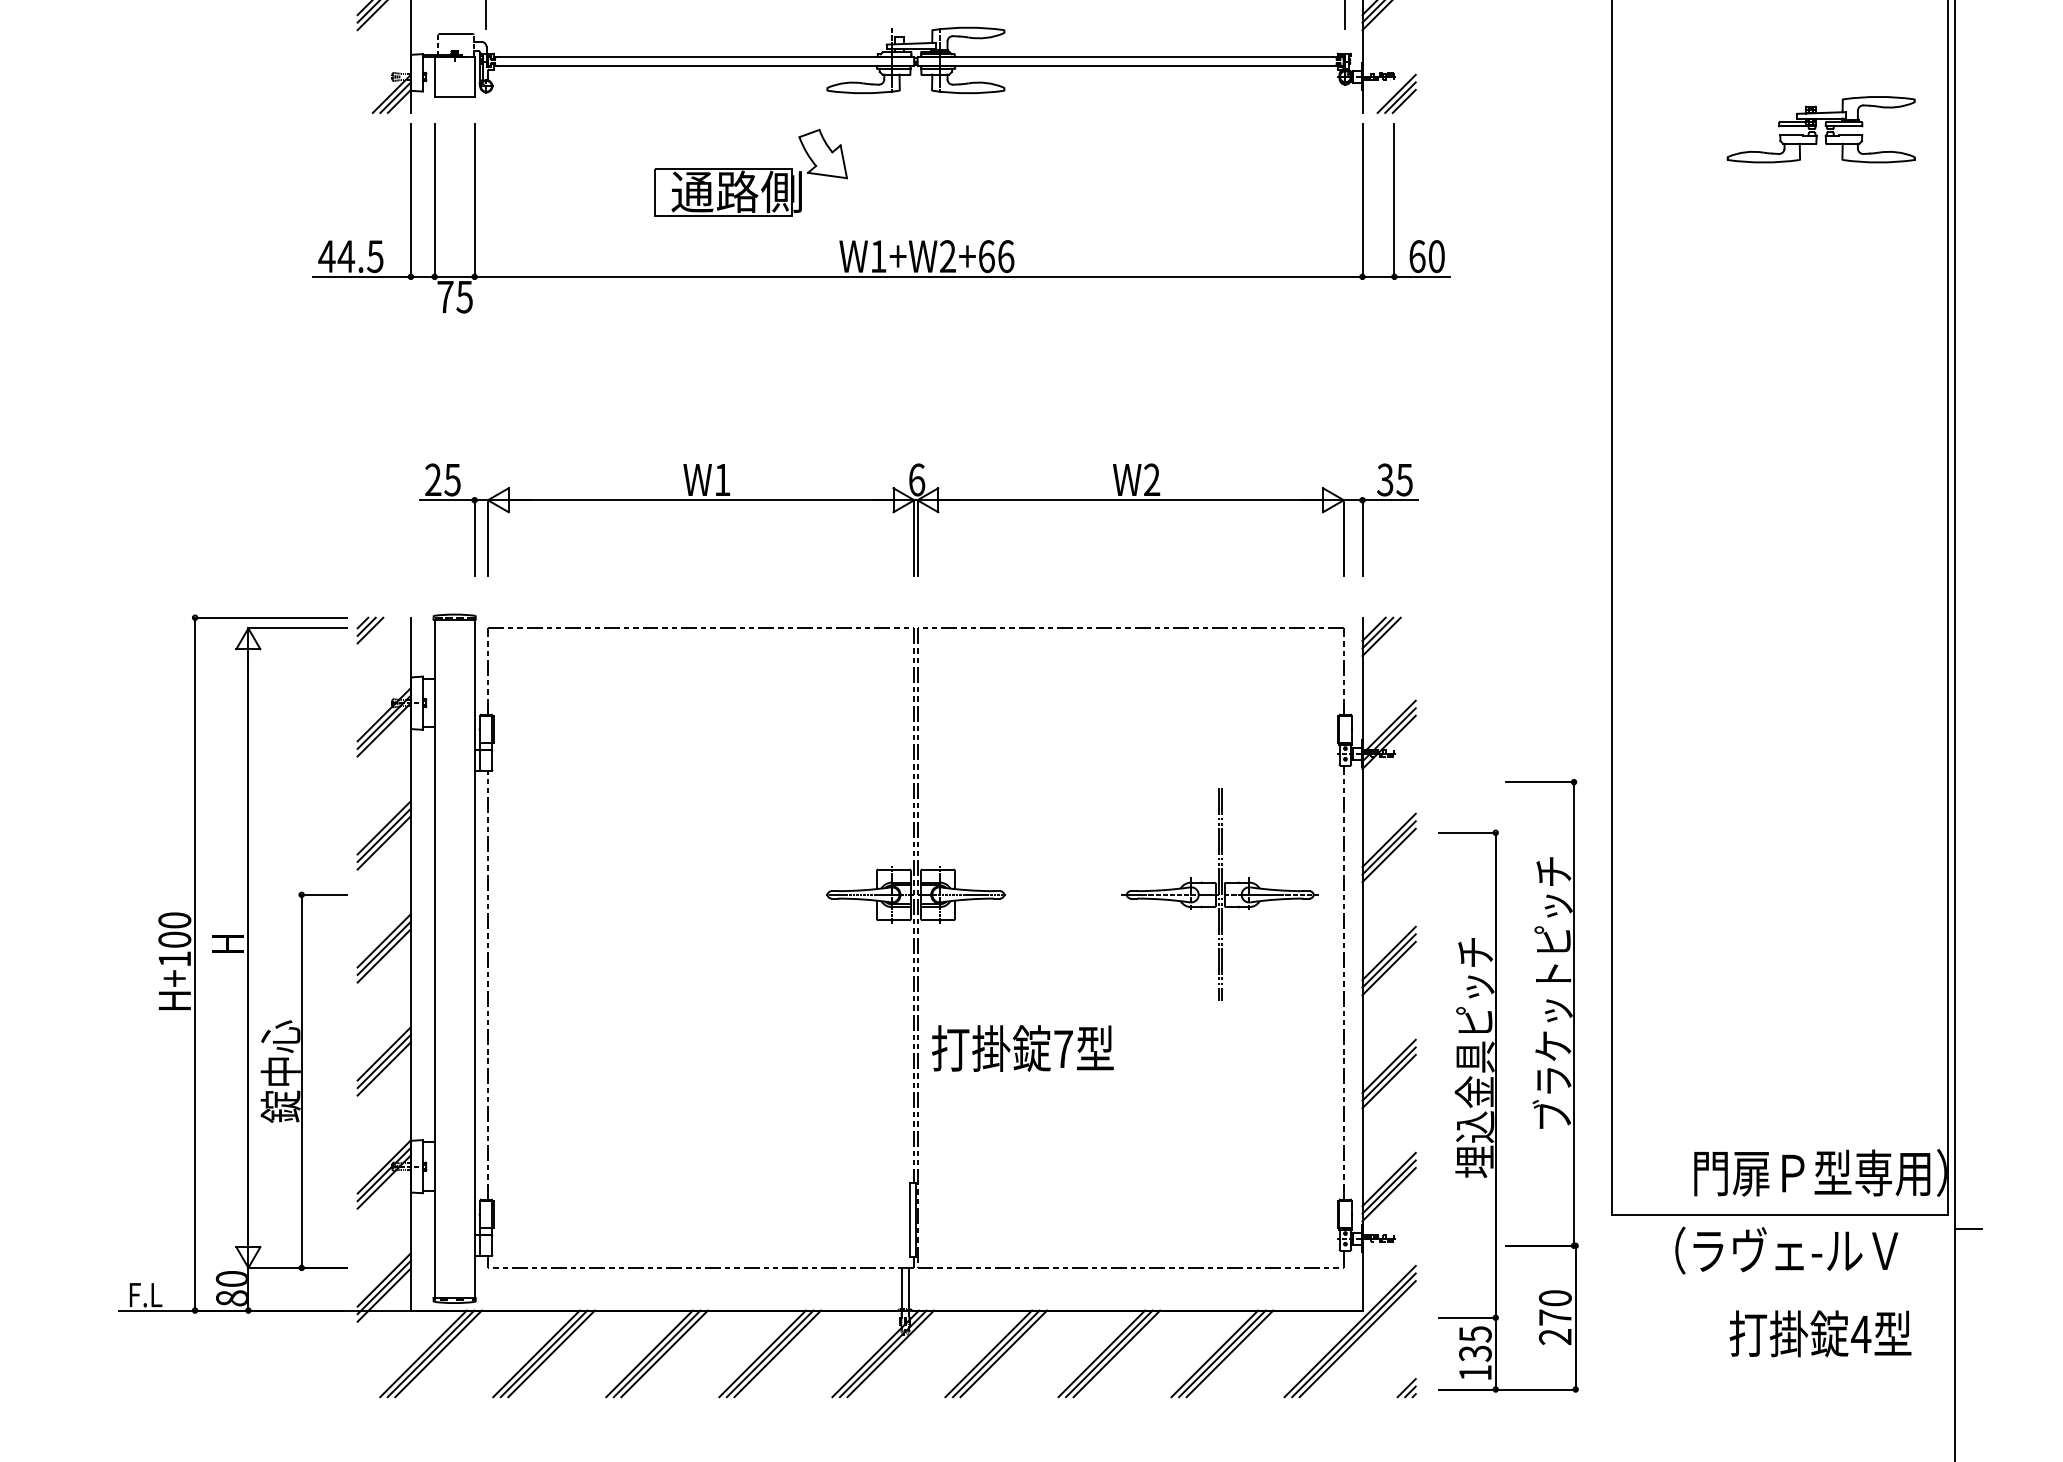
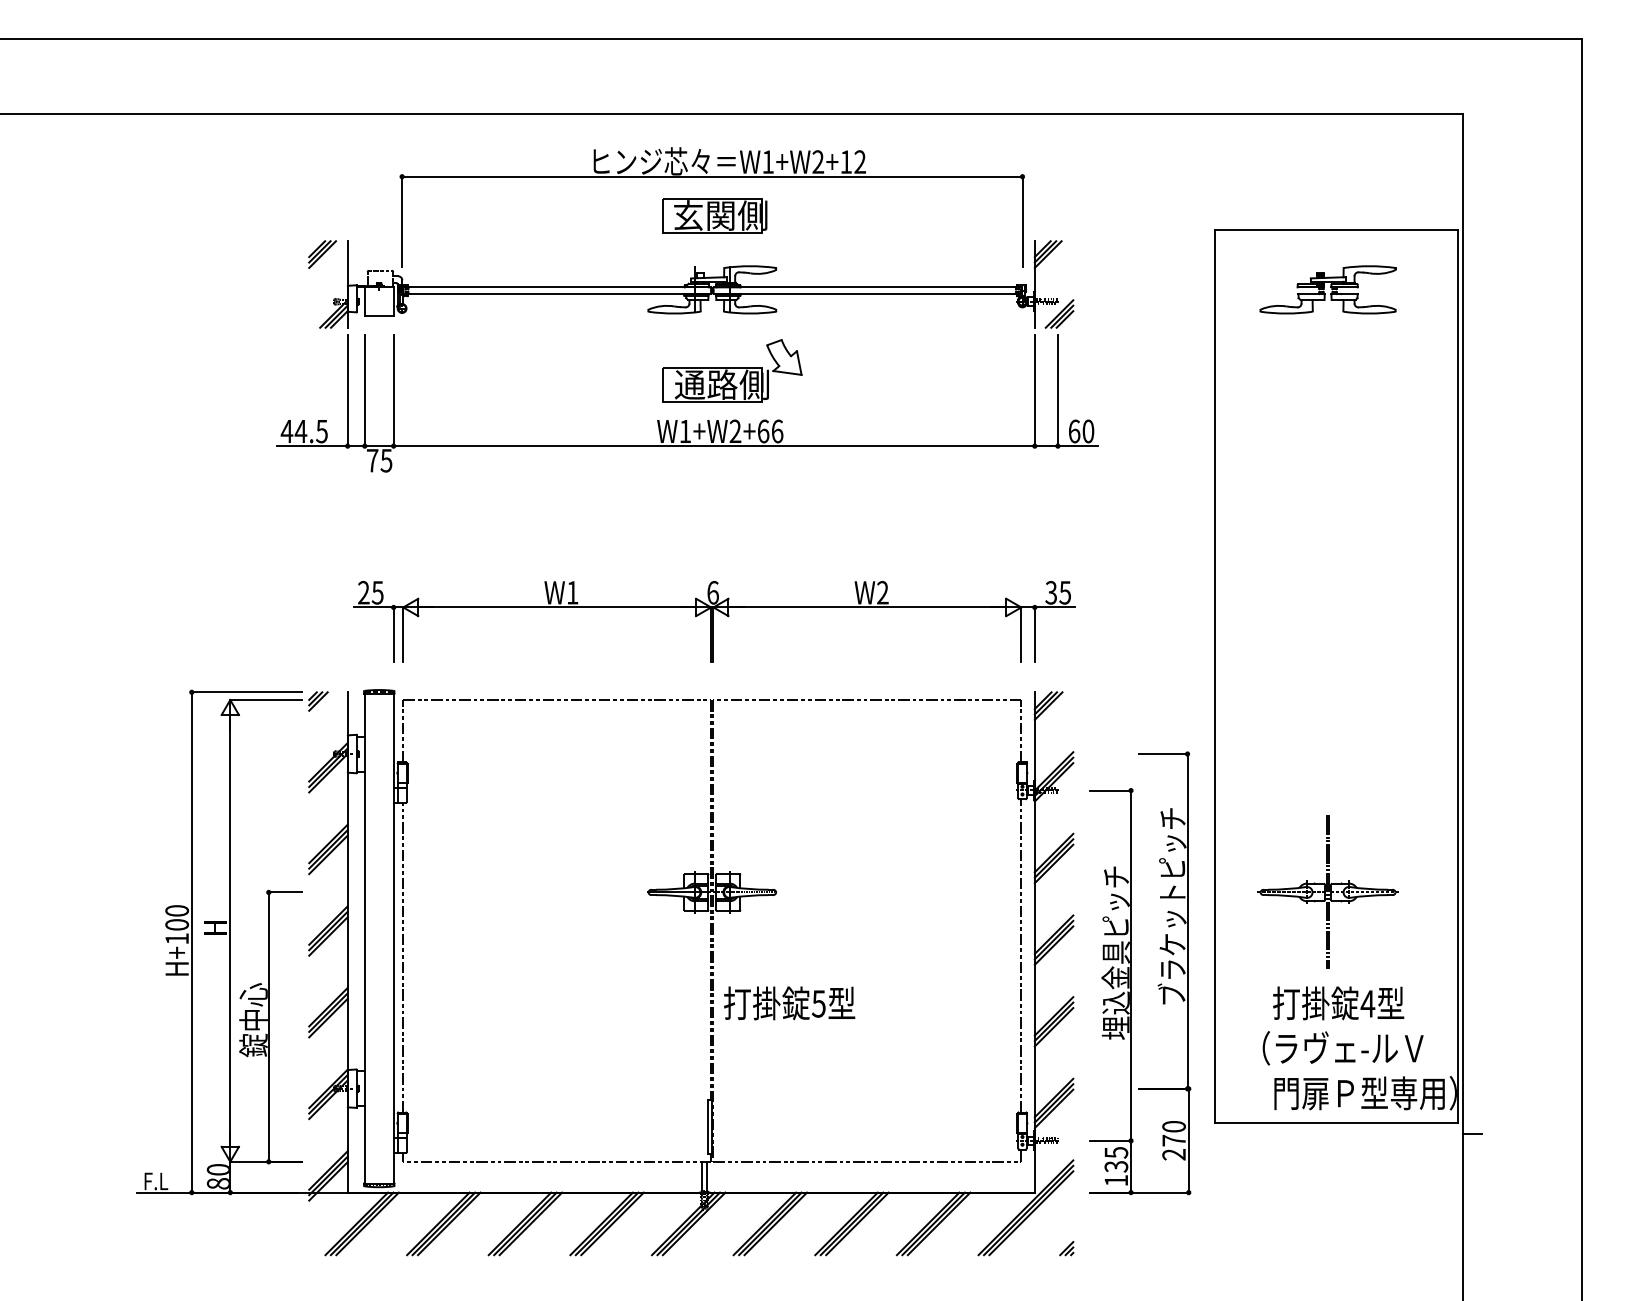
part: (1820, 129) -> (1327, 289), moved
part: (751, 172) -> (732, 370), moved
part: (1219, 893) -> (1327, 891), moved
text: (1062, 1048) -> (818, 1003), 7 -> 5
part: (1496, 1086) -> (1131, 973), moved
text: (1785, 1250) -> (1342, 1048), moved
text: (1820, 1333) -> (1338, 1003), moved

